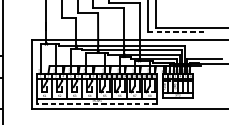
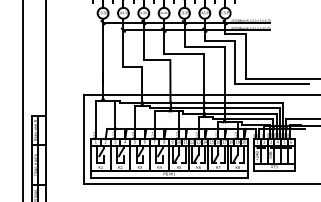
line: (176, 32) -> (272, 84), dashed -> solid
line: (96, 103) -> (168, 177), dashed -> solid

